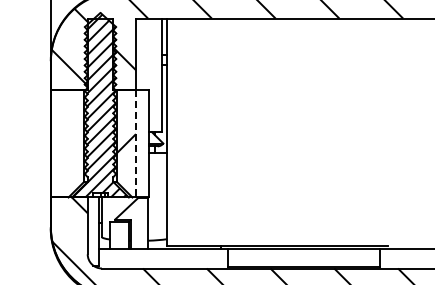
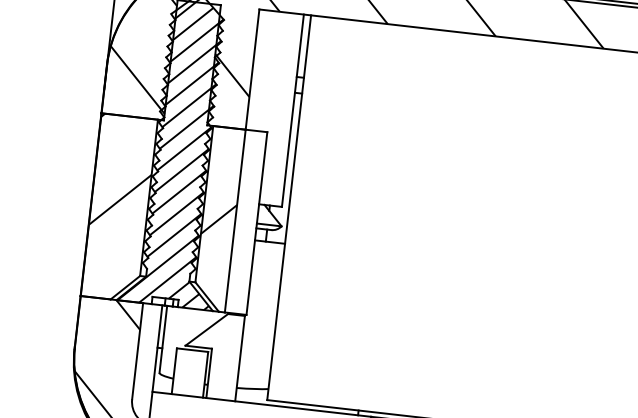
hatch: (67, 122) -> (123, 172), added
line: (136, 143) -> (236, 221), dashed -> solid

